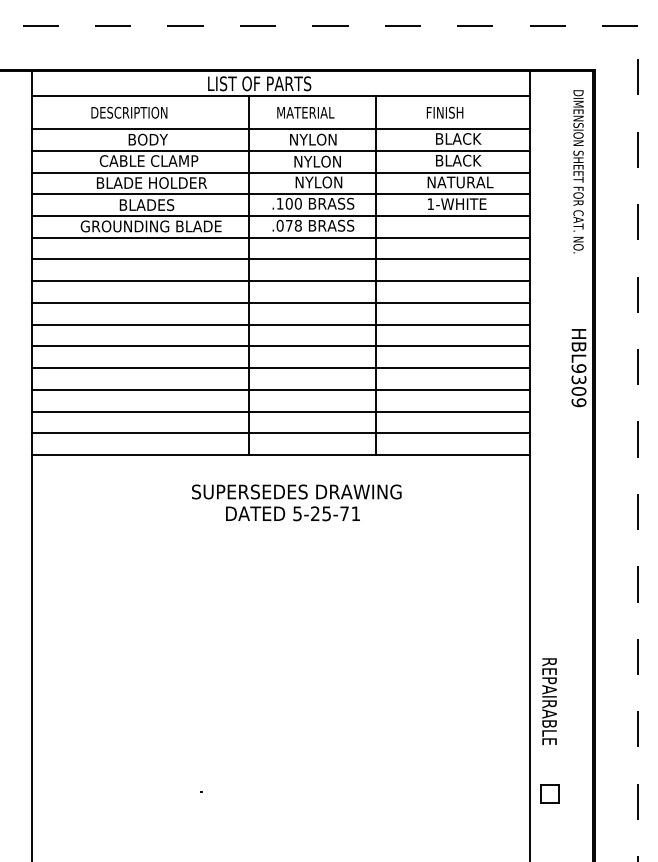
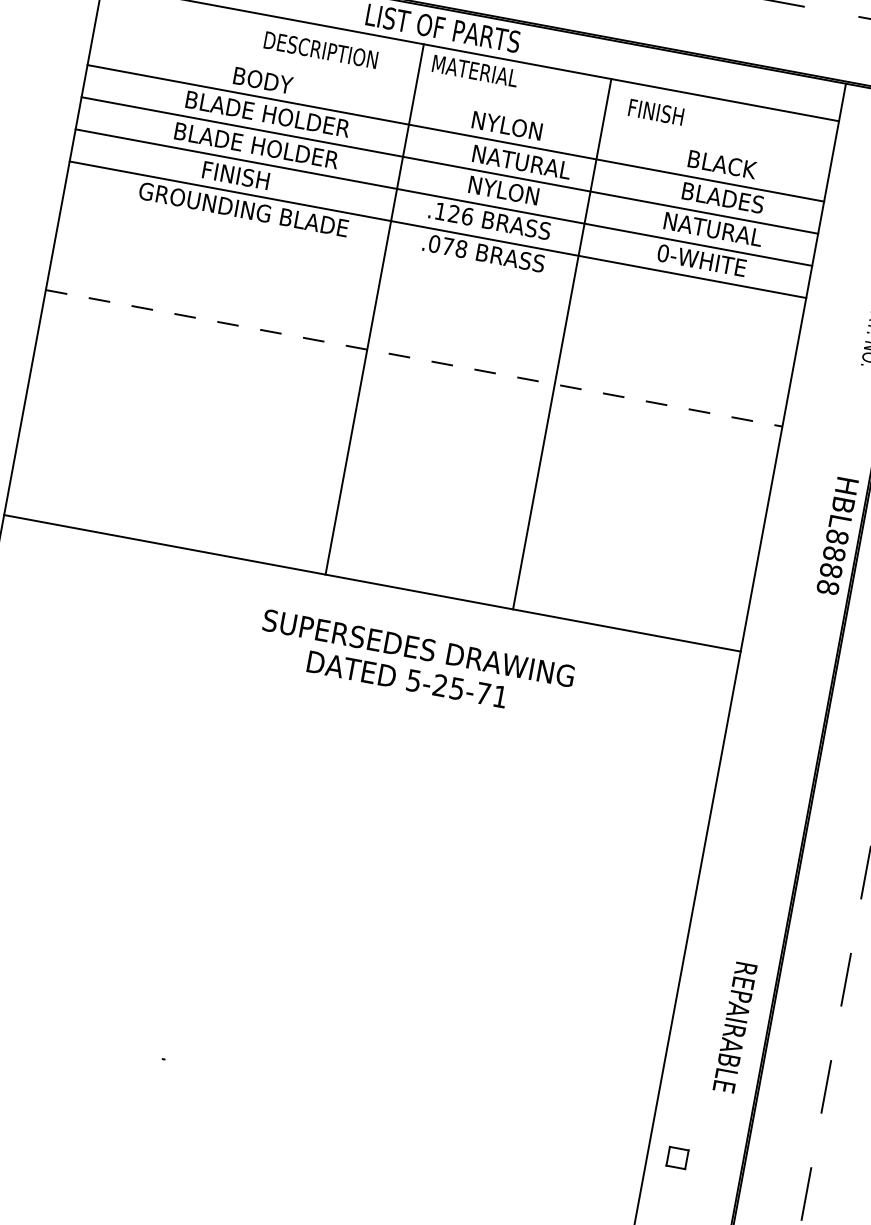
text: (129, 112) -> (321, 49), moved
text: (305, 112) -> (474, 70), moved
text: (444, 112) -> (655, 111), moved
line: (280, 129) -> (461, 101), removed
text: (154, 160) -> (266, 113), CABLE CLAMP -> BLADE HOLDER
text: (476, 160) -> (742, 201), BLACK -> BLADES
text: (332, 161) -> (529, 163), NYLON -> NATURAL
text: (293, 203) -> (460, 214), .100 -> .126
text: (147, 204) -> (244, 176), BLADES -> FINISH
text: (430, 204) -> (662, 253), 1-WHITE -> 0-WHITE
line: (280, 237) -> (431, 261), removed
line: (280, 259) -> (425, 294), removed
line: (280, 281) -> (419, 326), removed
line: (281, 302) -> (415, 357), solid -> dashed
line: (280, 324) -> (408, 390), removed
line: (280, 346) -> (402, 422), removed
line: (280, 368) -> (396, 455), removed
text: (578, 385) -> (832, 562), HBL9309 -> HBL8888
line: (280, 389) -> (390, 486), removed
line: (280, 411) -> (384, 518), removed
line: (280, 433) -> (378, 551), removed
text: (296, 502) -> (415, 663), moved
text: (549, 701) -> (735, 1027), moved
part: (549, 793) -> (677, 1157), size x0.7

